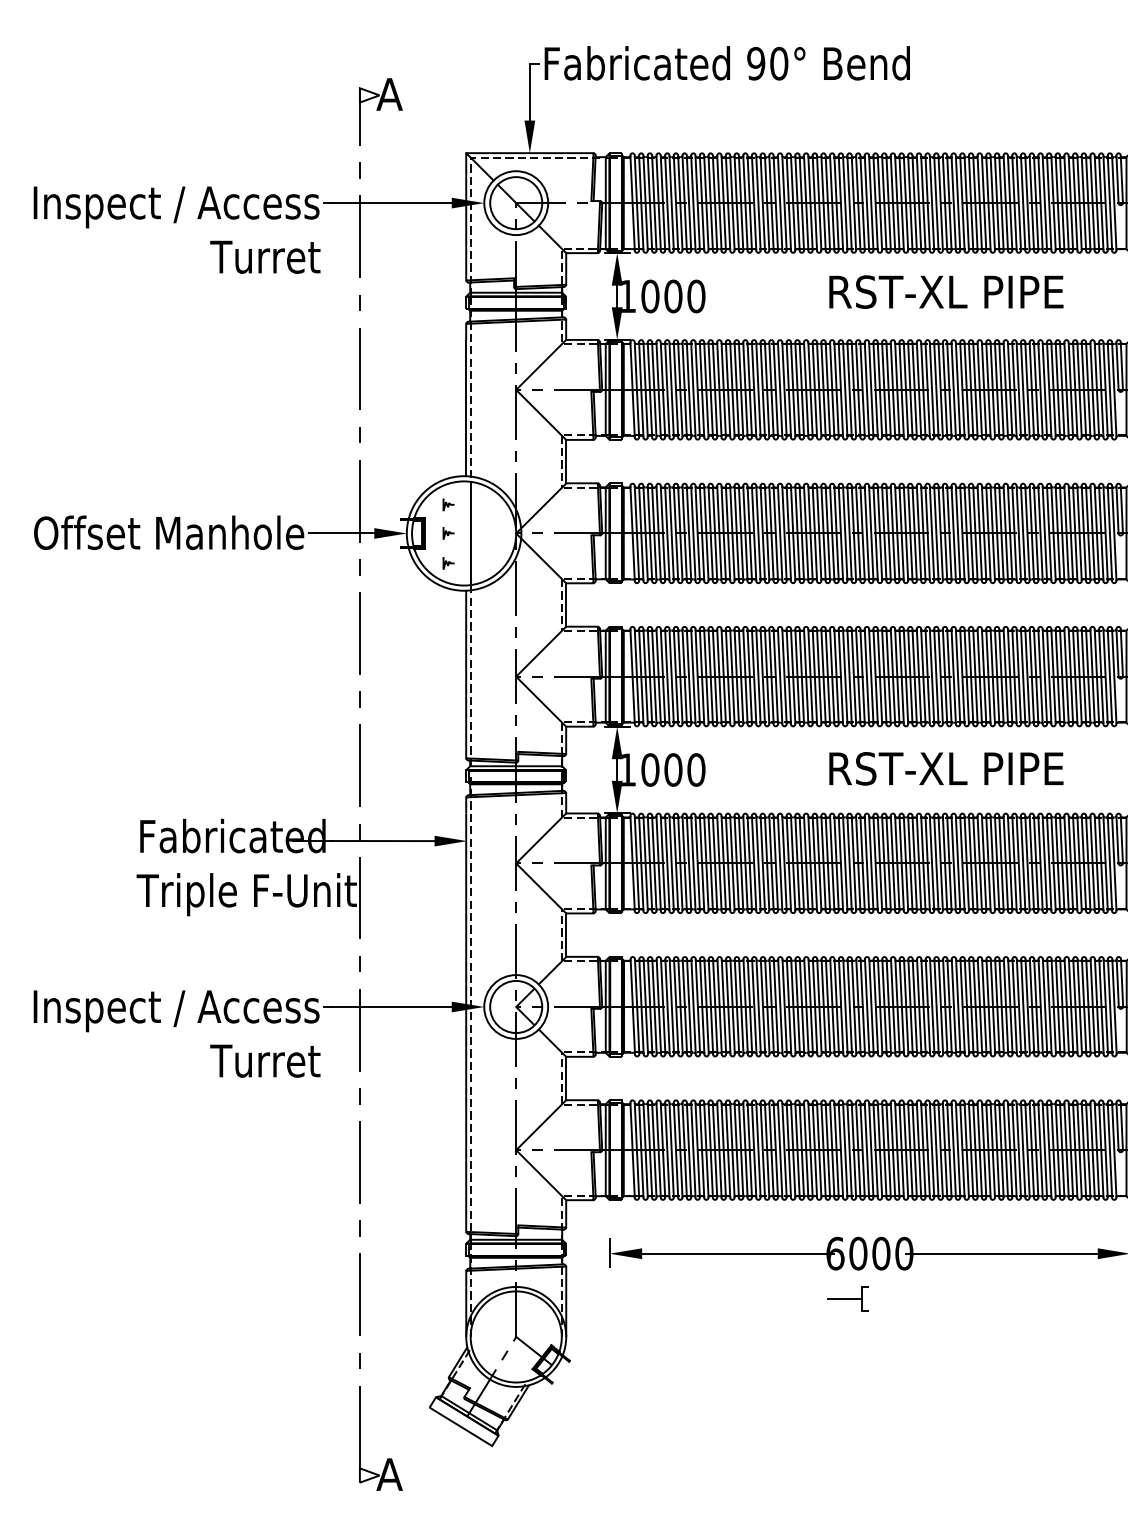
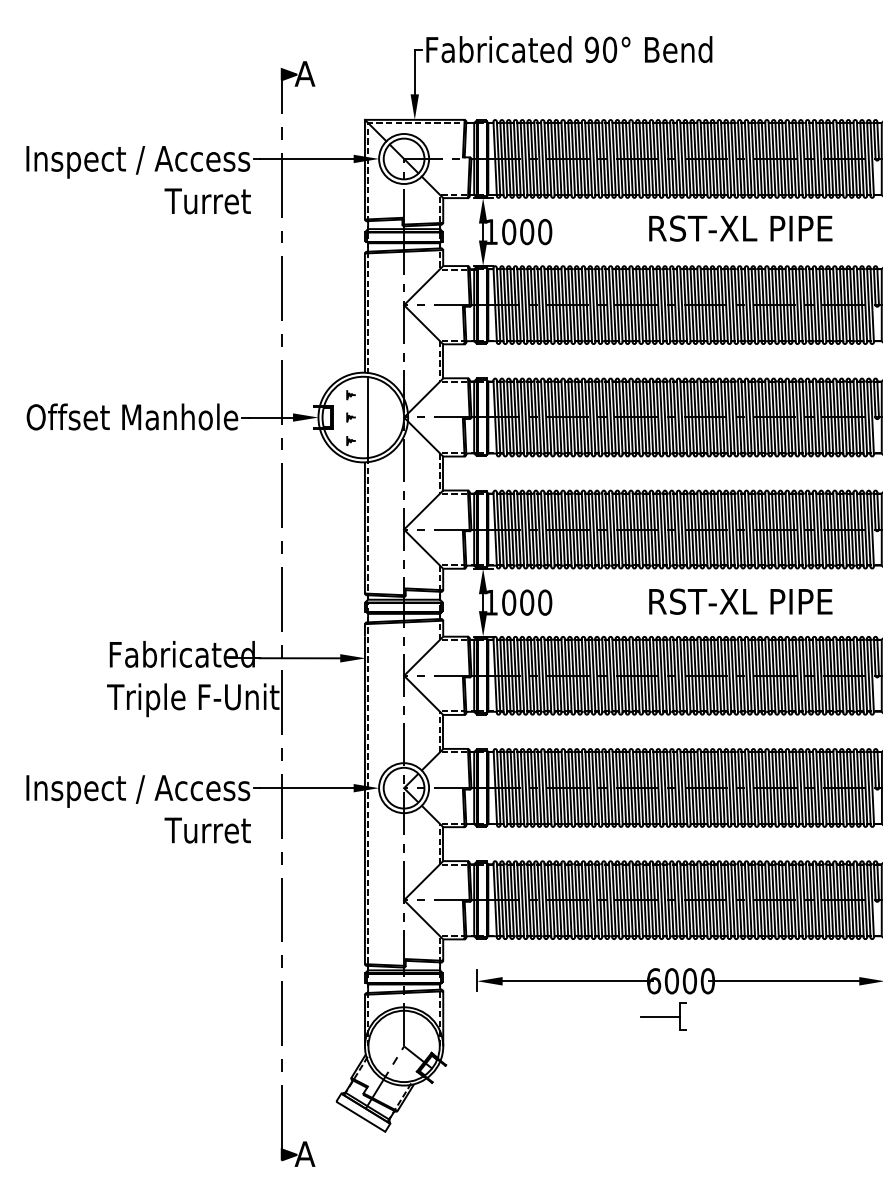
fill: (369, 95) -> (289, 74), added
part: (847, 1298) -> (663, 1016), size x1.43
fill: (369, 1475) -> (289, 1154), added

